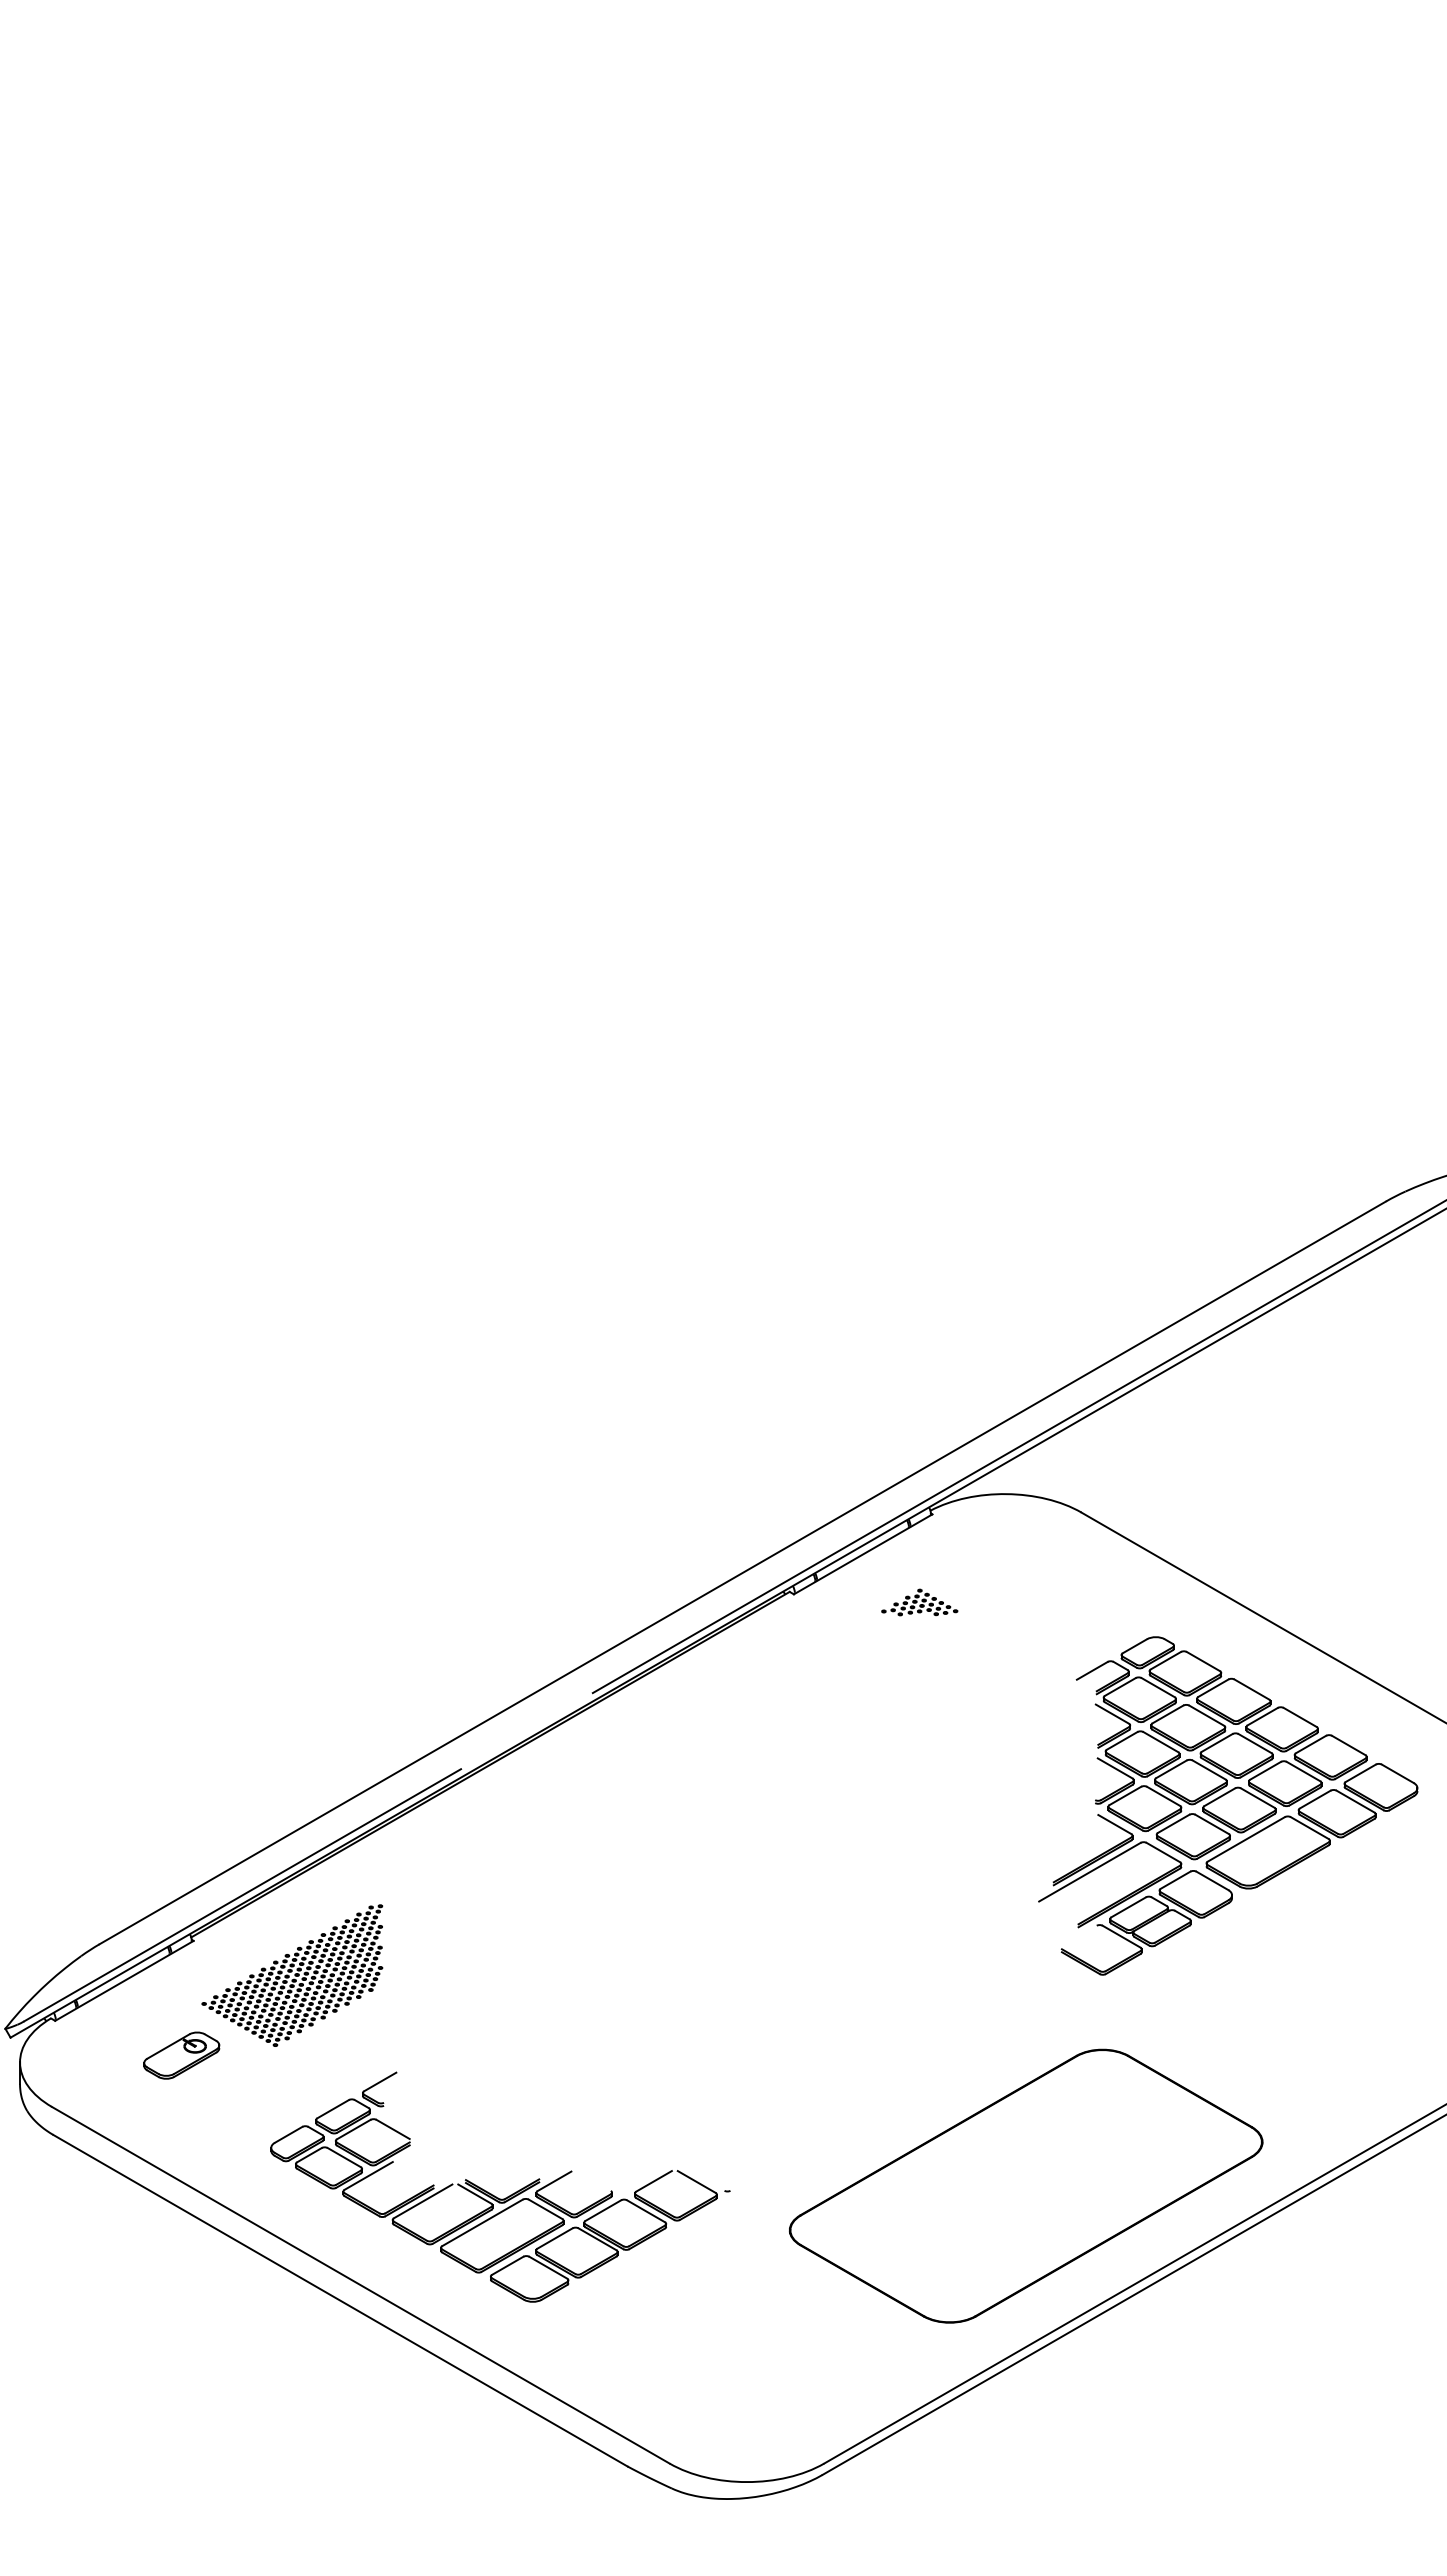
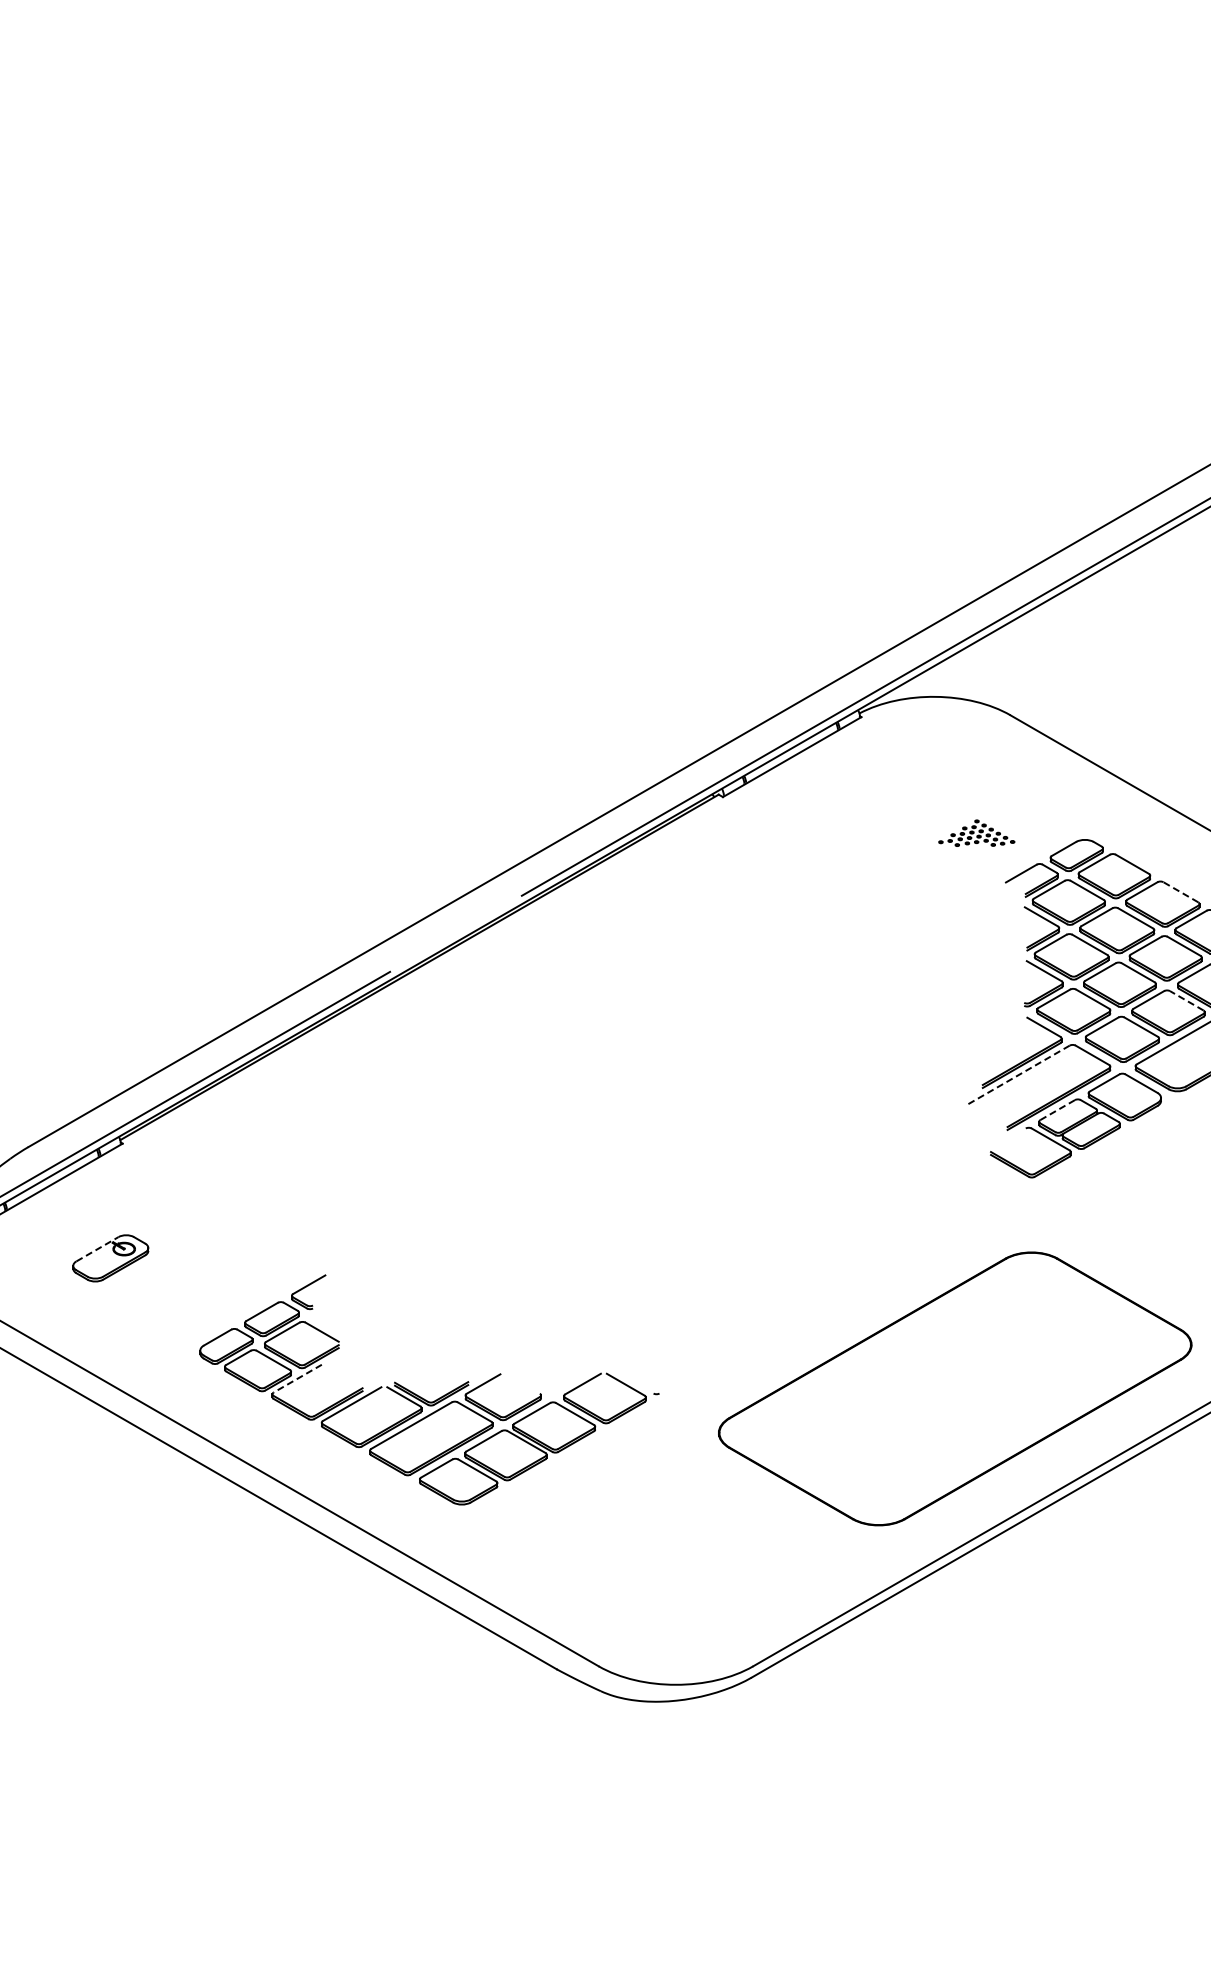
part: (919, 1602) -> (976, 833), moved
line: (1251, 1689) -> (1180, 892), solid -> dashed
line: (1257, 1797) -> (1186, 1000), solid -> dashed
line: (1089, 1872) -> (1018, 1075), solid -> dashed
line: (1128, 1907) -> (1057, 1110), solid -> dashed
part: (292, 1975) -> (221, 1178), removed
line: (168, 2046) -> (97, 1249), solid -> dashed
line: (368, 2175) -> (297, 1378), solid -> dashed

